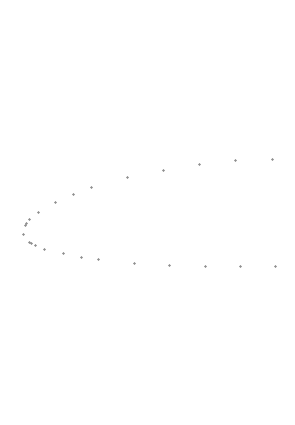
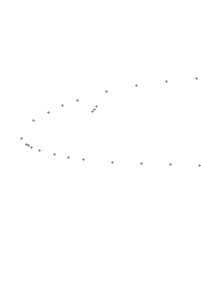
part: (27, 222) -> (94, 108), moved

